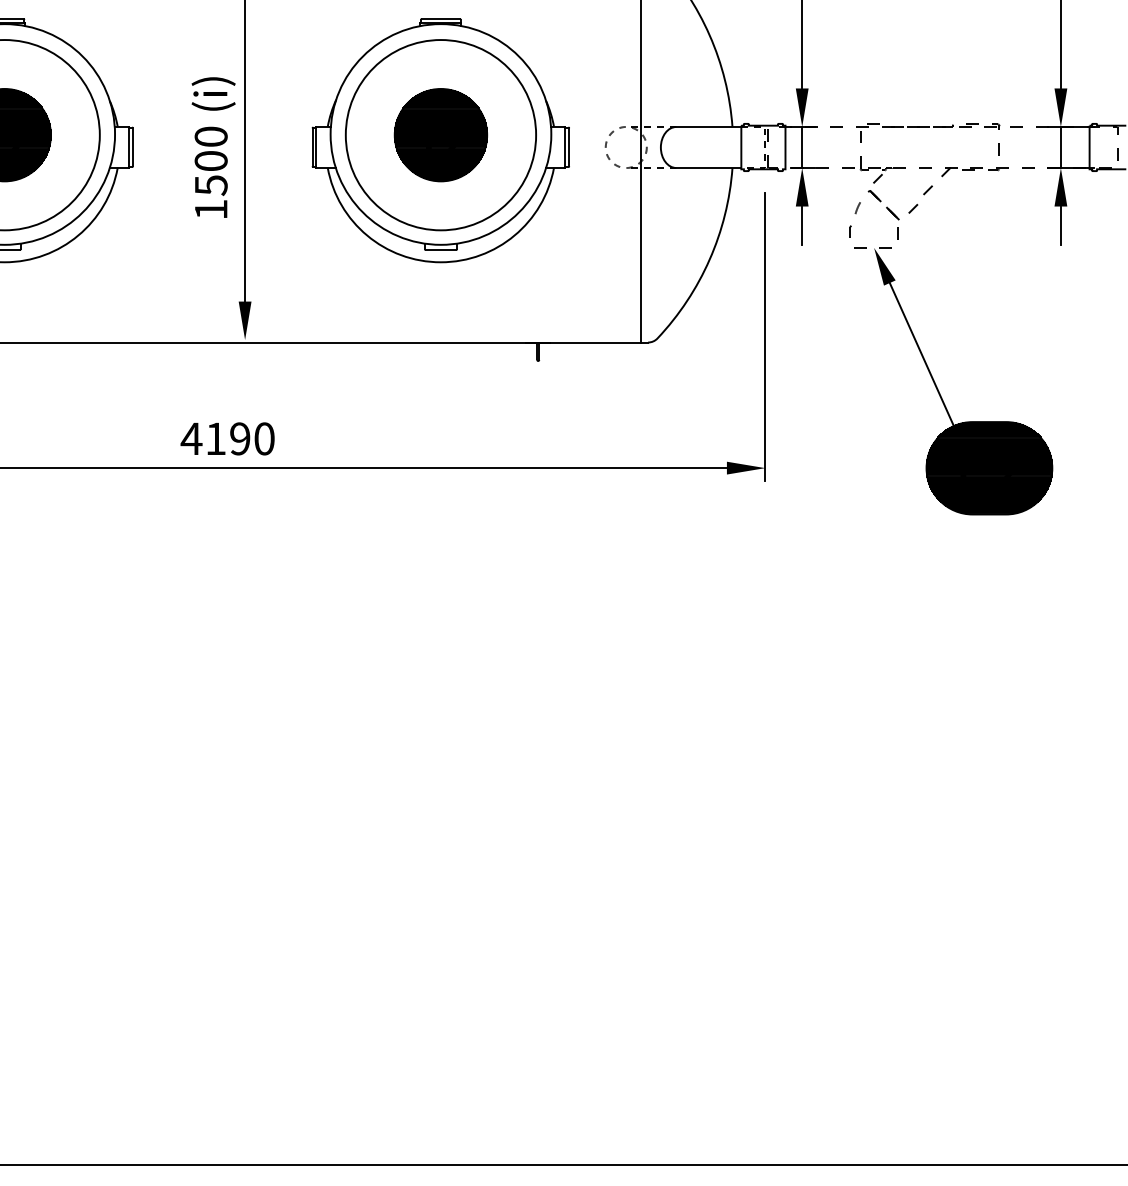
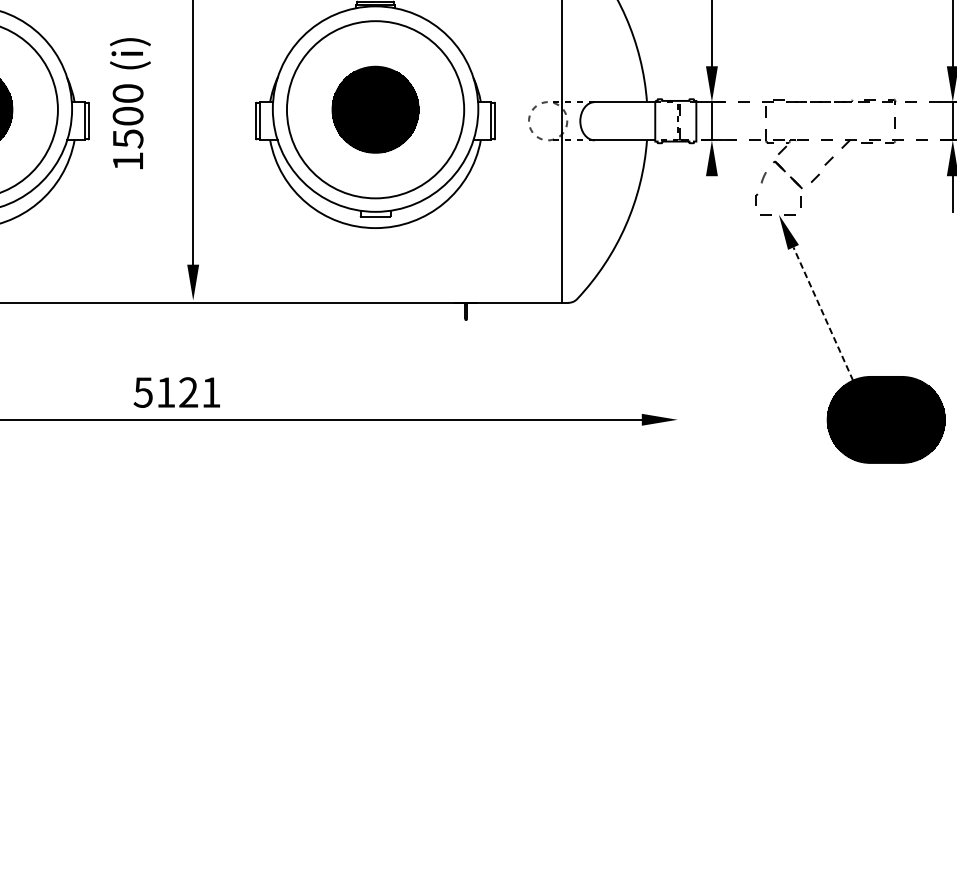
text: (213, 147) -> (130, 103), moved
line: (802, 225) -> (712, 193), removed
line: (765, 336) -> (677, 297), removed
line: (921, 354) -> (822, 313), solid -> dashed
text: (227, 438) -> (176, 392), 4190 -> 5121

